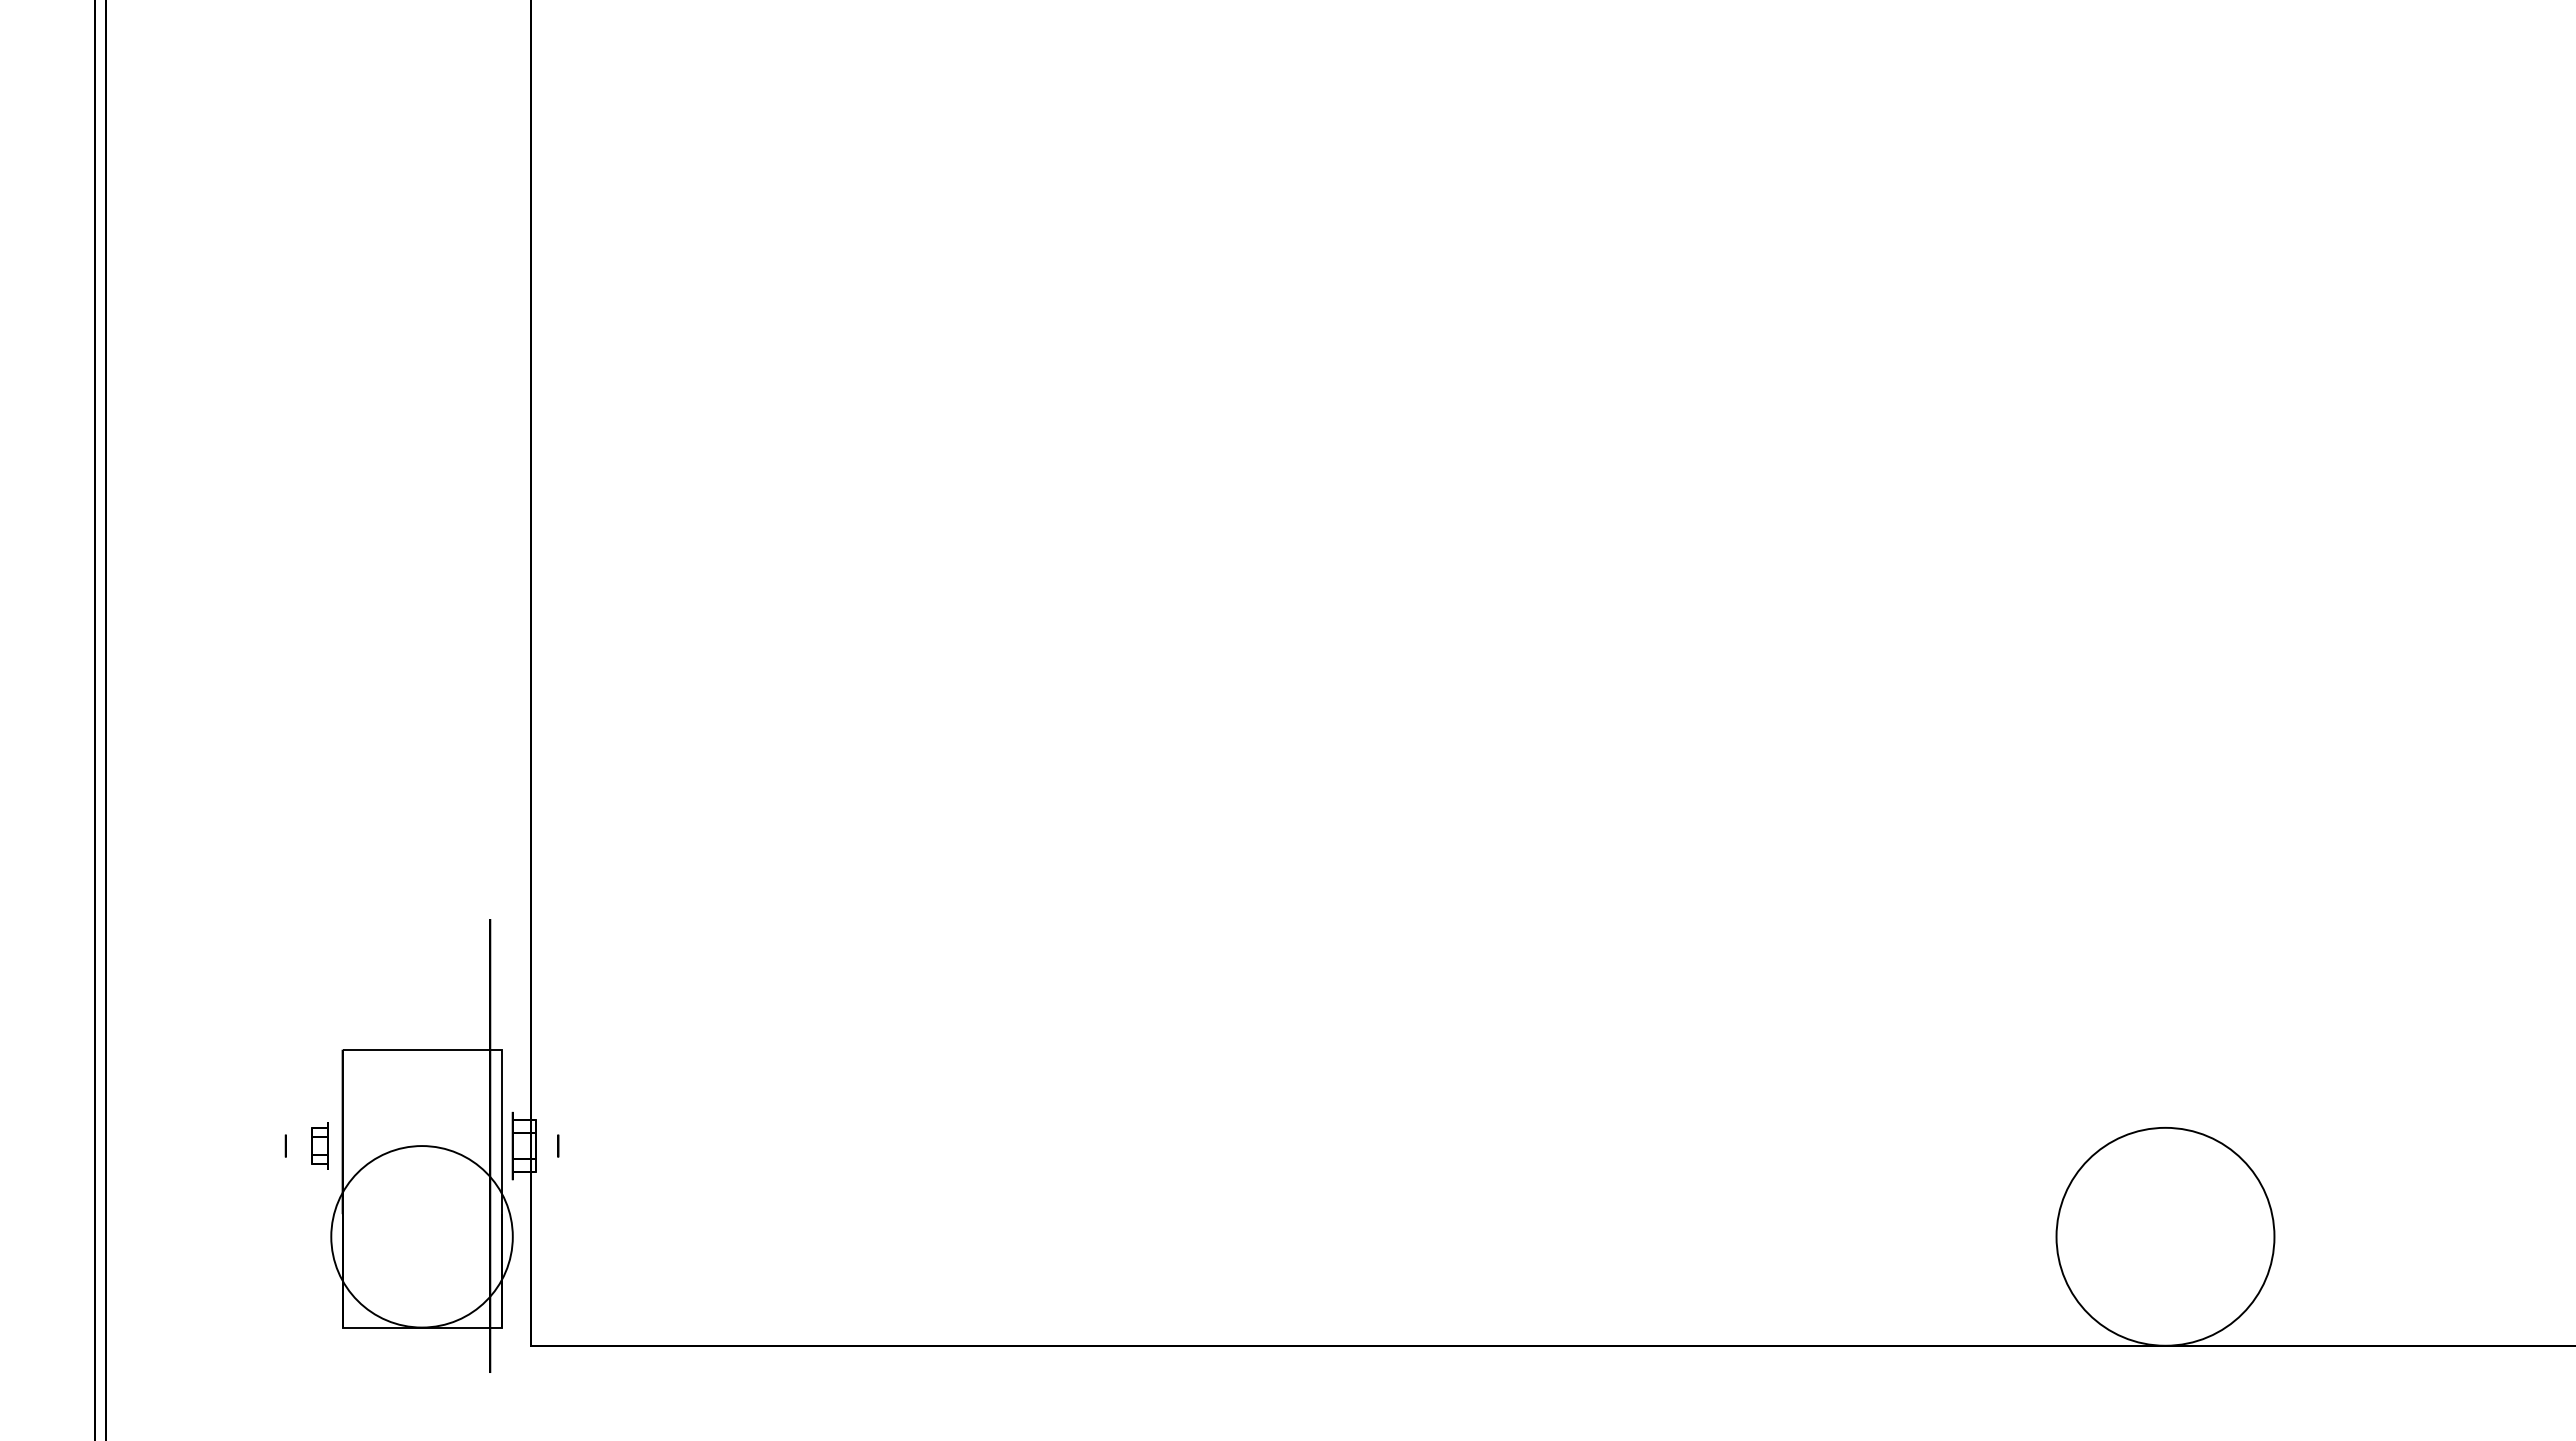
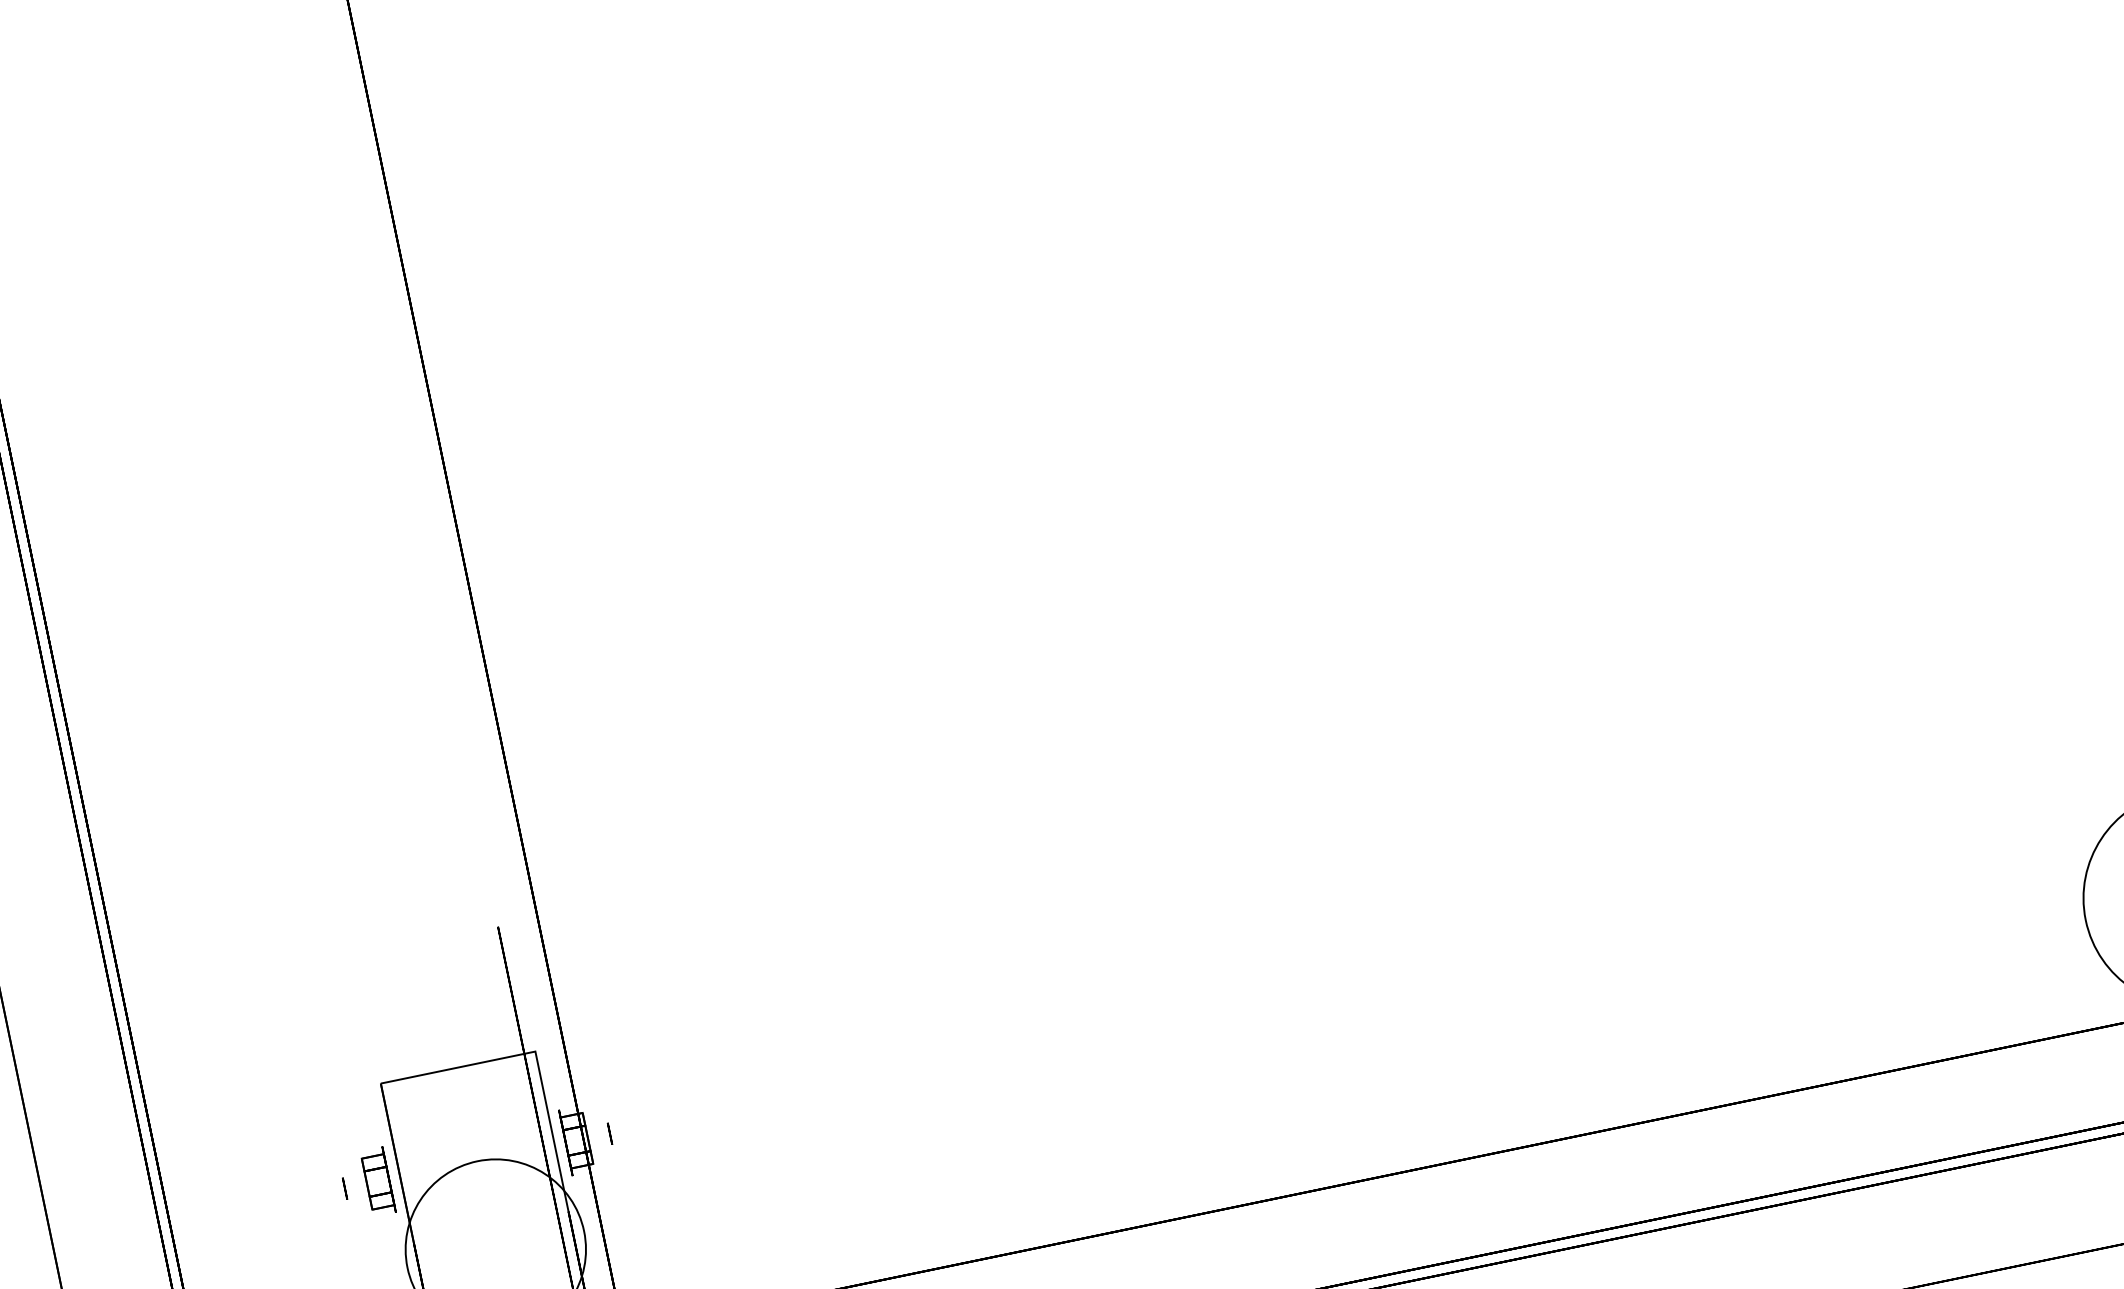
part: (320, 1145) -> (378, 1181), size x1.43

